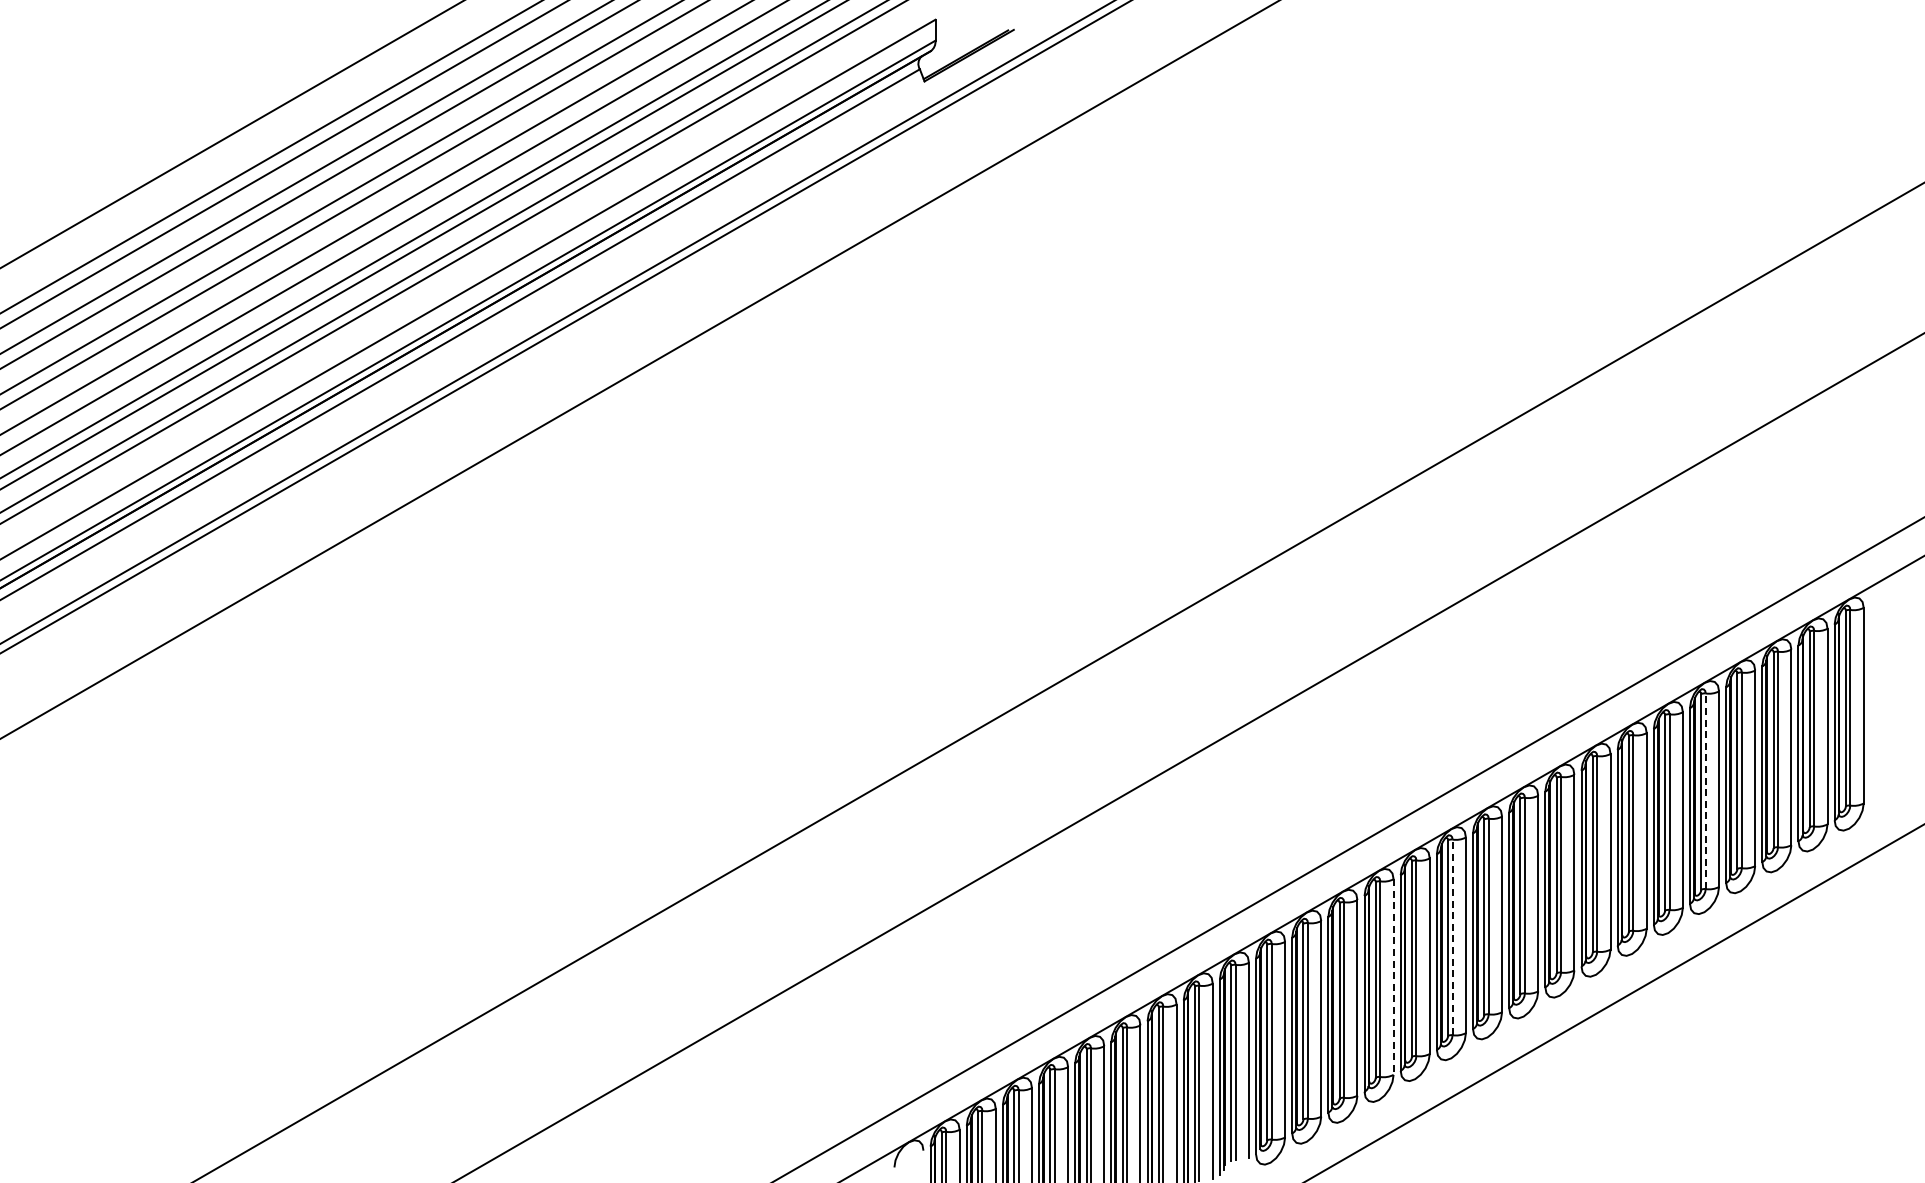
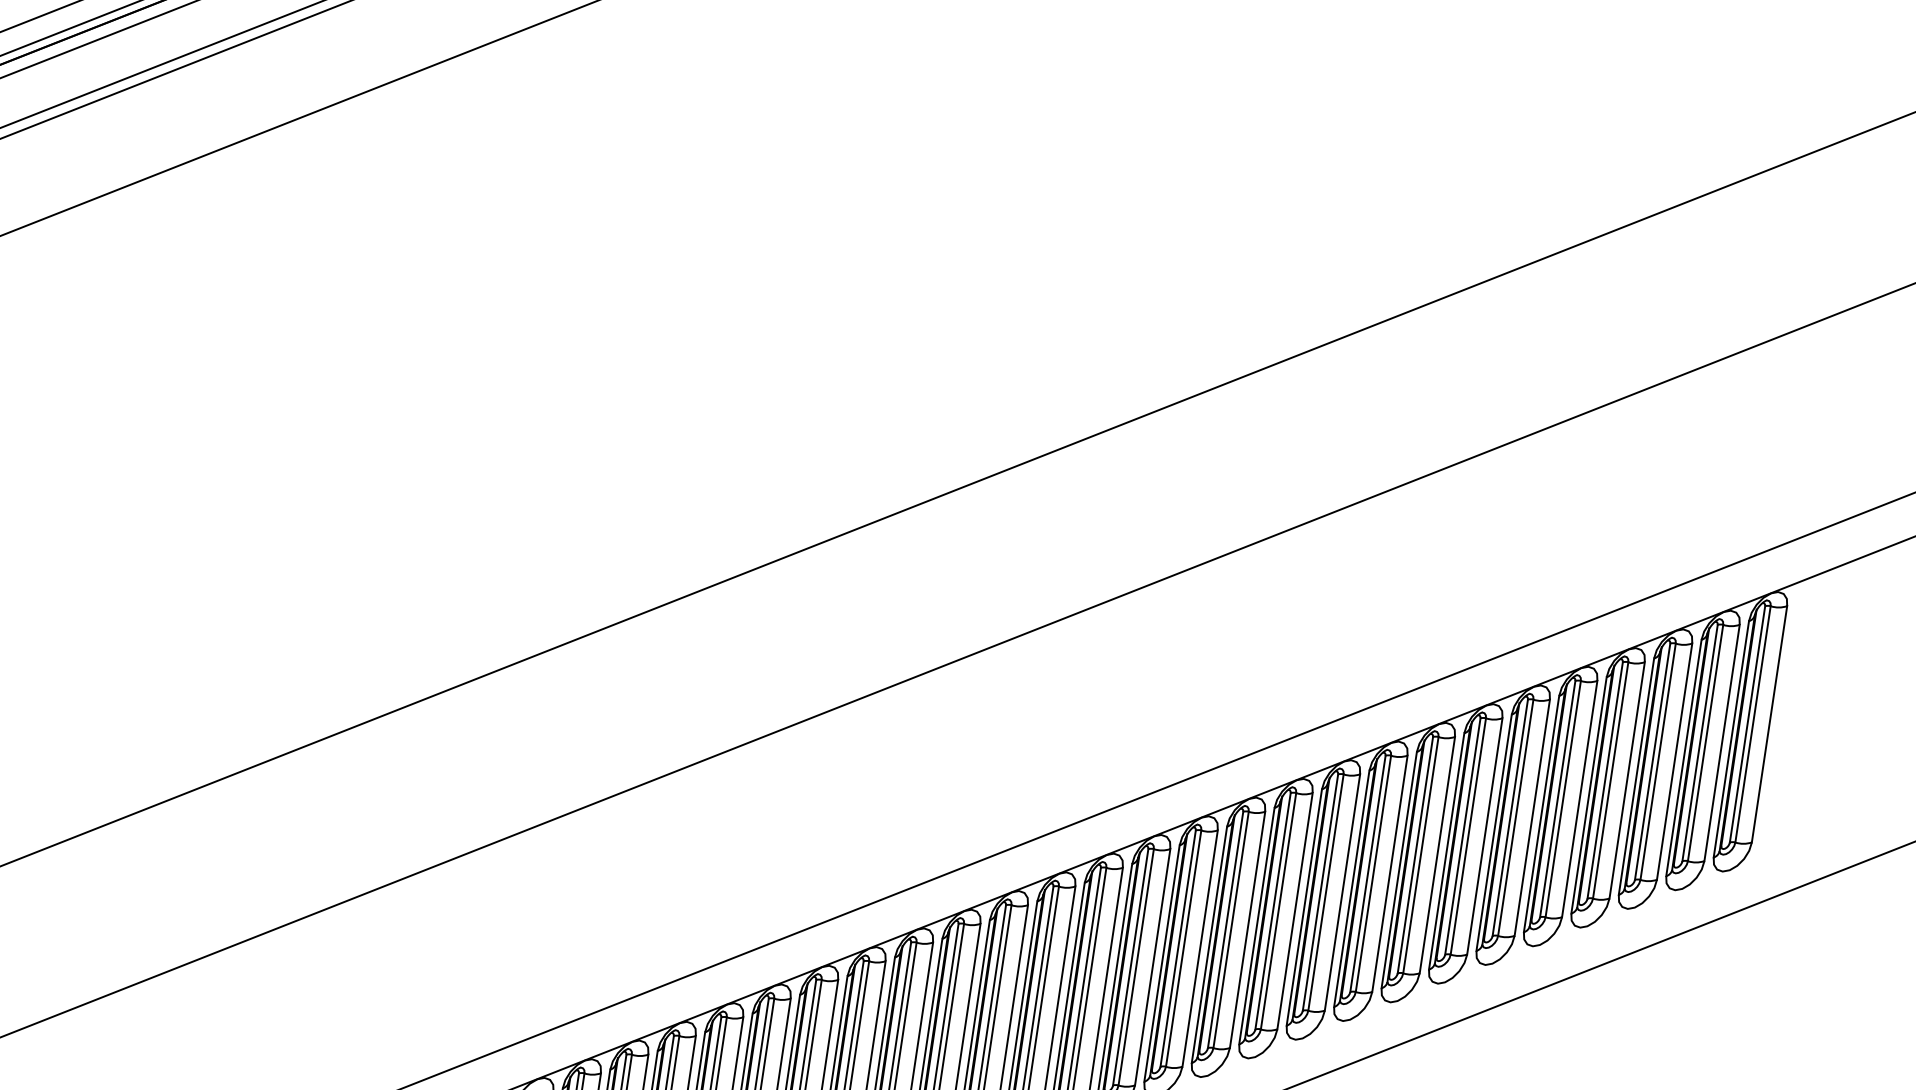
line: (1705, 791) -> (1562, 799), dashed -> solid
line: (1452, 937) -> (1230, 930), dashed -> solid
line: (1393, 977) -> (1152, 967), dashed -> solid

